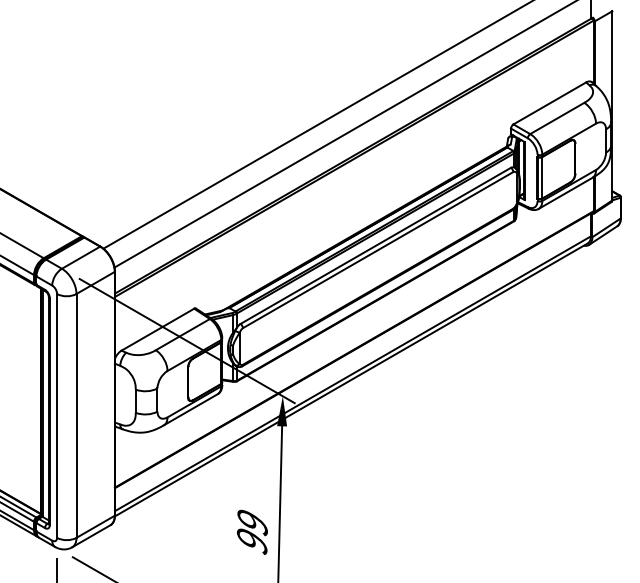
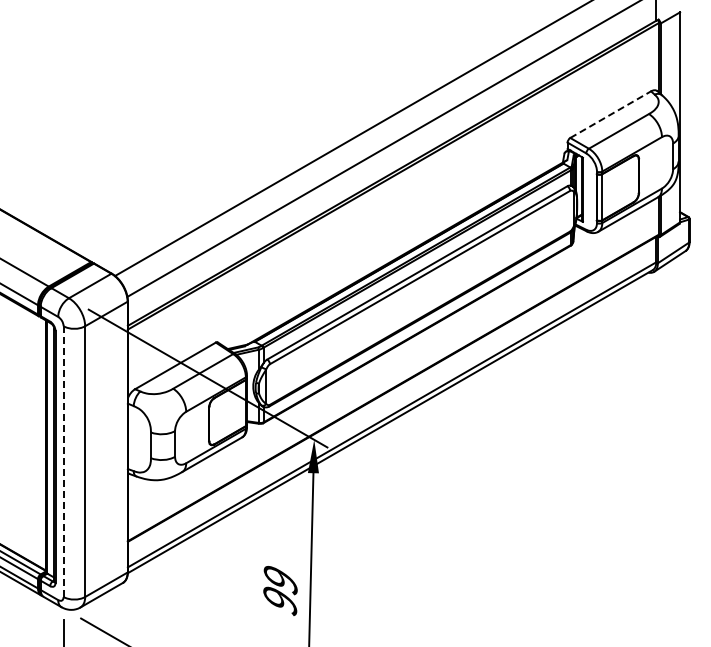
line: (549, 103) -> (610, 114), solid -> dashed
line: (56, 416) -> (63, 462), solid -> dashed

